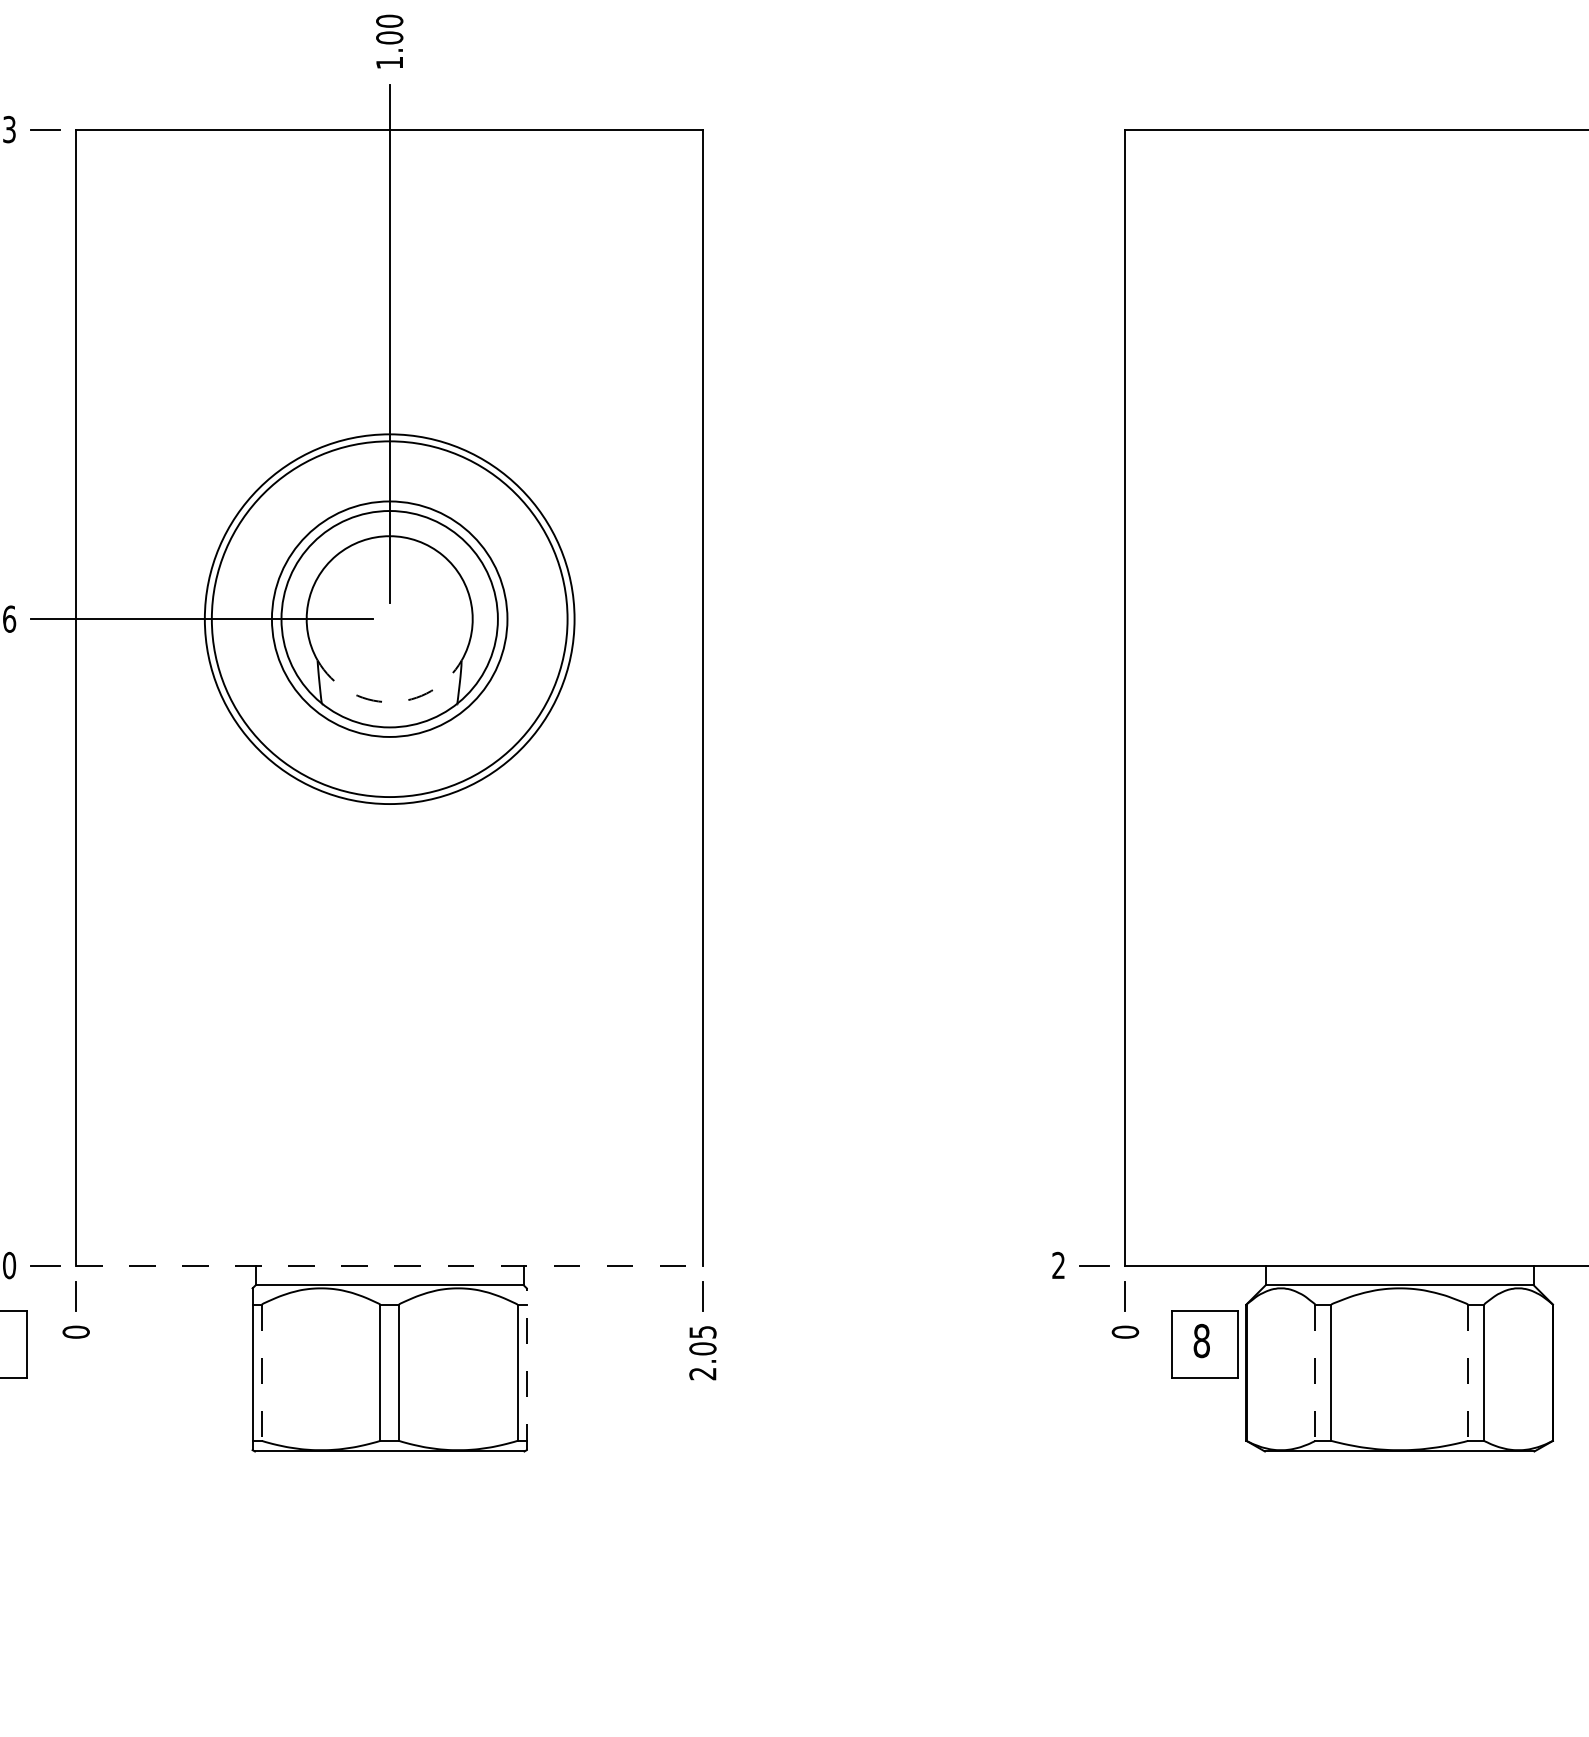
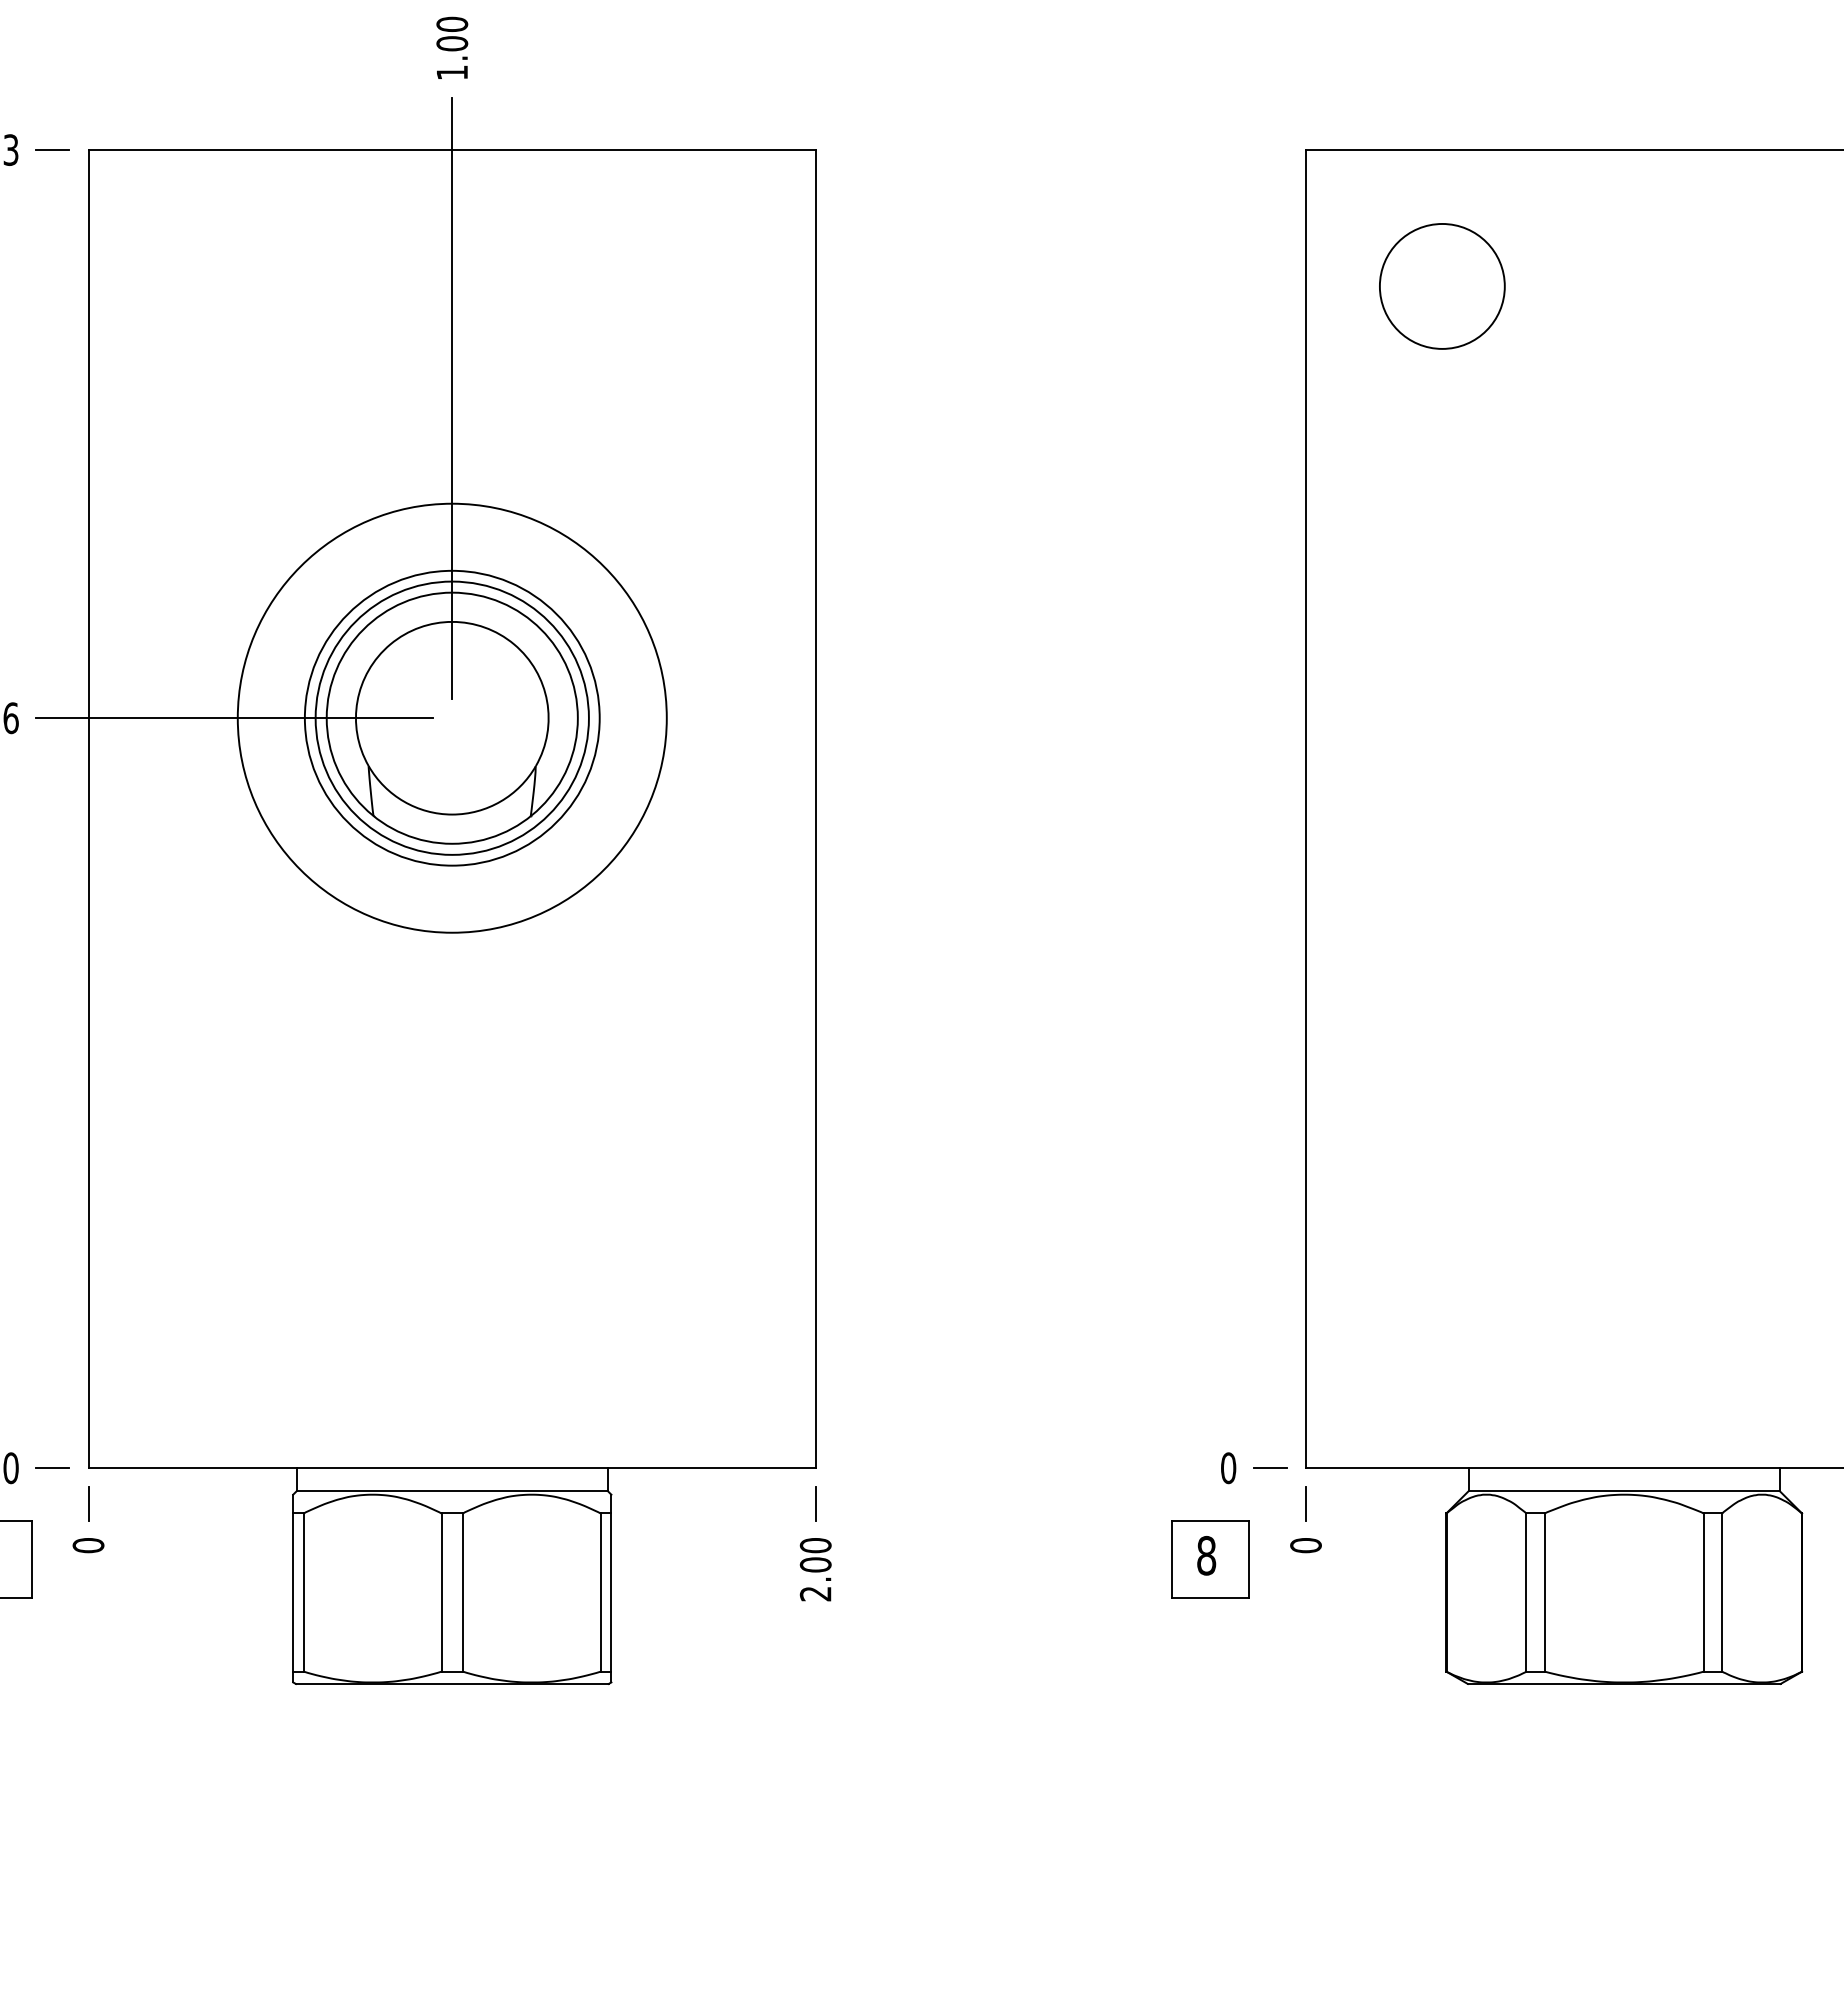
circle: (1243, 247) -> (1442, 286), added
circle: (389, 618) -> (451, 717), size x0.71
arc: (389, 702) -> (452, 814), dashed -> solid
line: (389, 1265) -> (452, 1468), dashed -> solid
text: (1058, 1265) -> (1228, 1468), 2 -> 0
text: (702, 1332) -> (815, 1545), 2.05 -> 2.00
part: (1205, 1344) -> (1210, 1559), moved
line: (526, 1369) -> (611, 1588), dashed -> solid
line: (261, 1373) -> (303, 1593), dashed -> solid
line: (1315, 1373) -> (1526, 1593), dashed -> solid
line: (1467, 1373) -> (1703, 1593), dashed -> solid

